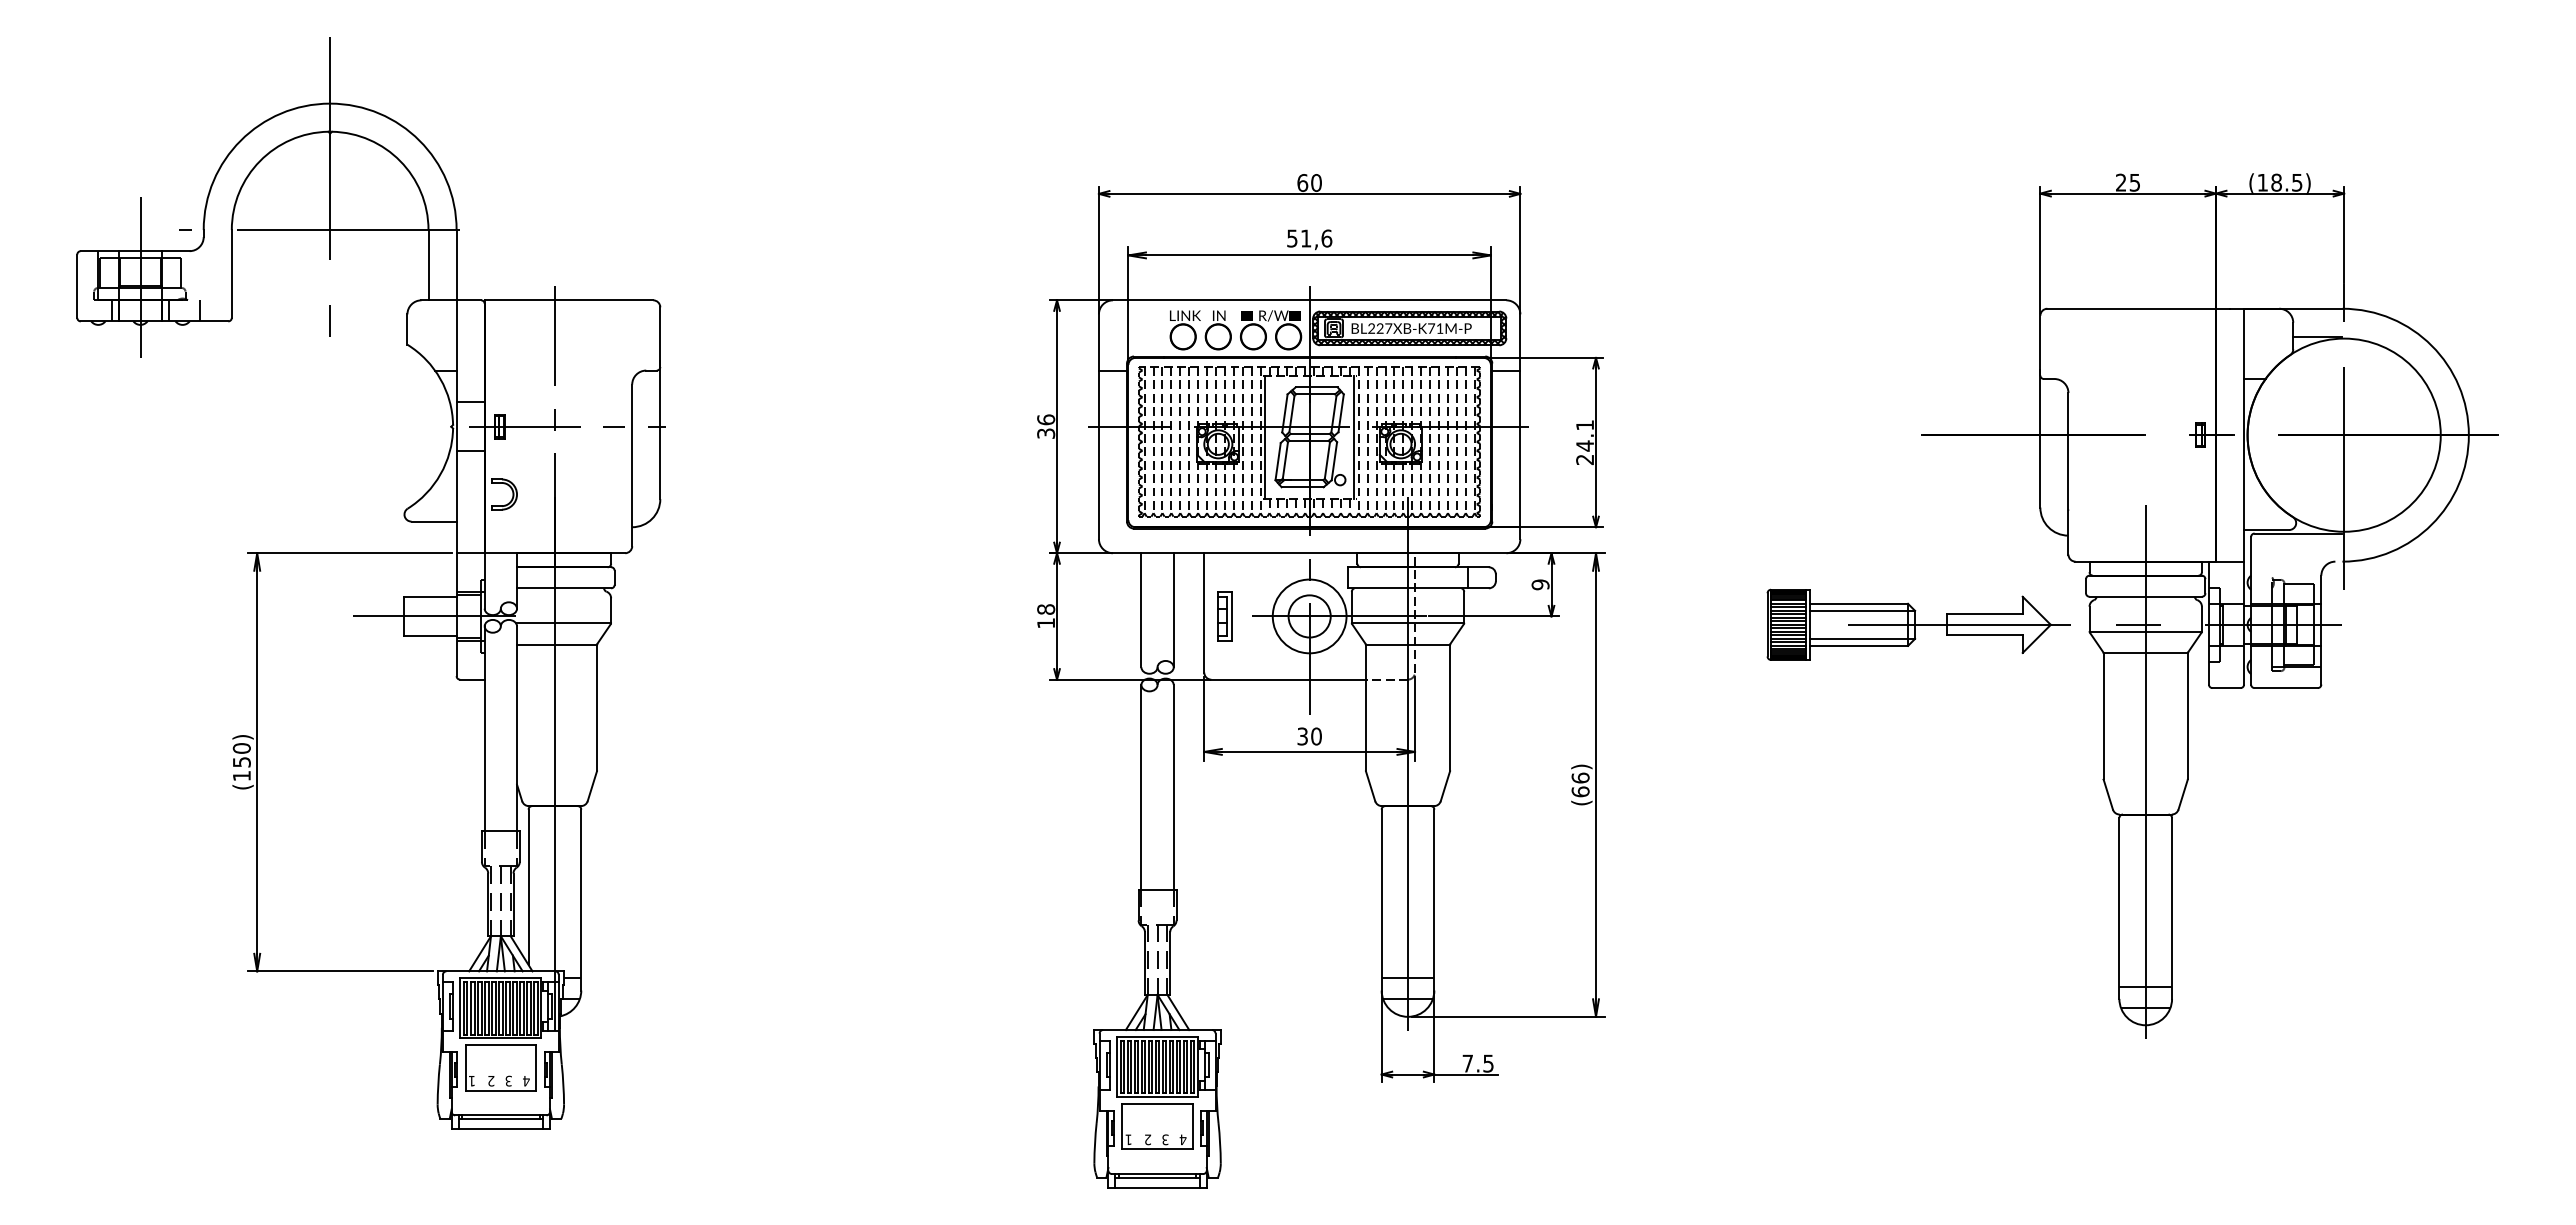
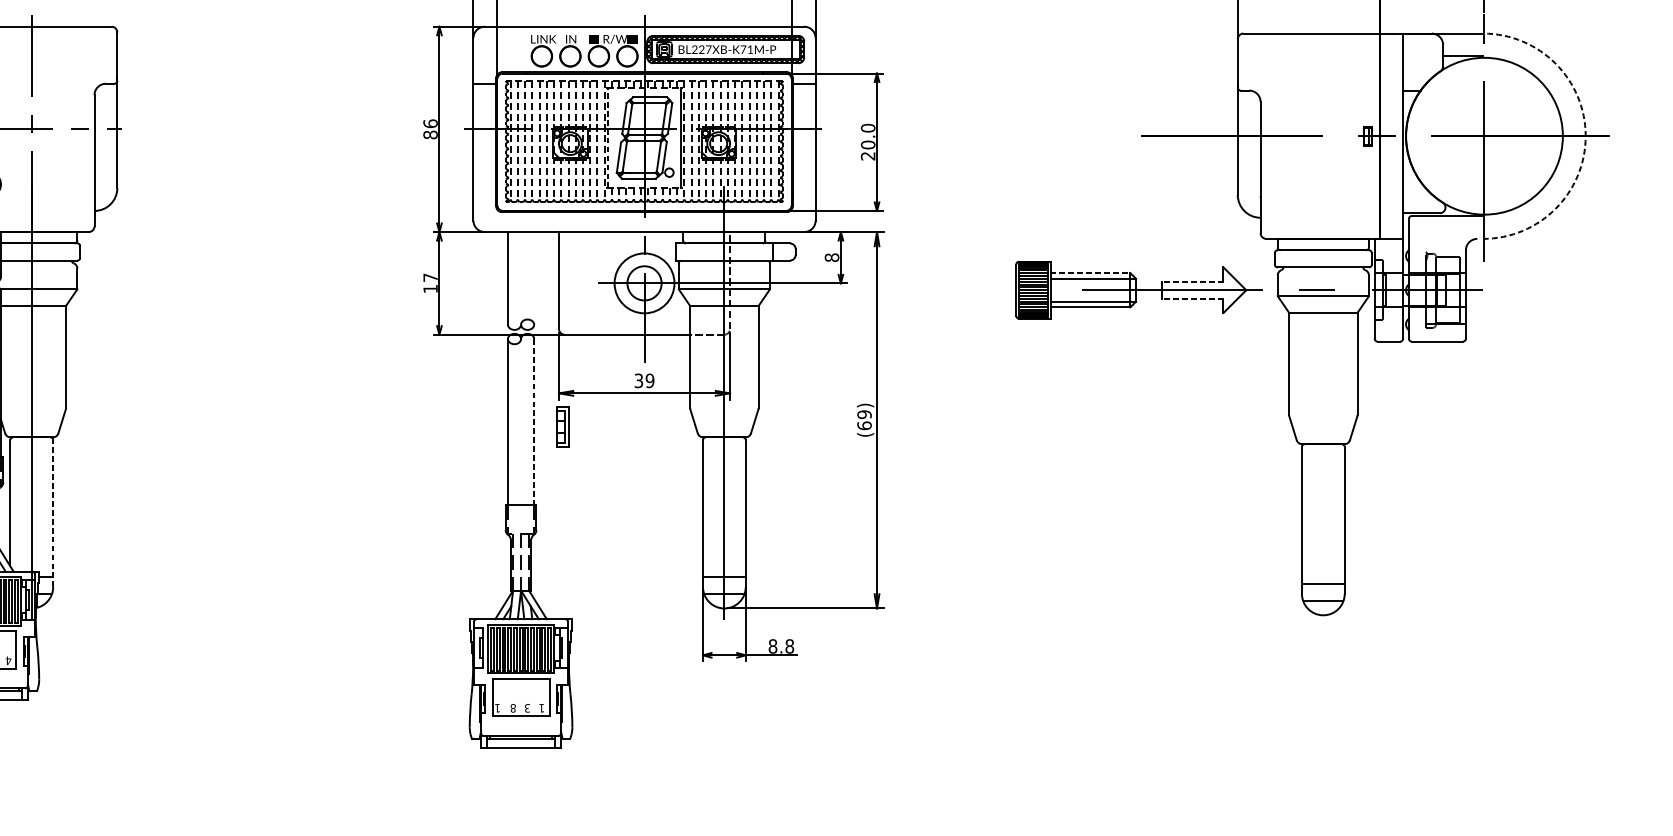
text: (1046, 433) -> (430, 134), 36 -> 86
text: (1585, 435) -> (868, 136), 24.1 -> 20.0
arc: (2468, 435) -> (1585, 136), solid -> dashed
line: (1265, 437) -> (608, 138), solid -> dashed
text: (1540, 584) -> (831, 257), 9 -> 8
line: (1859, 603) -> (1090, 272), solid -> dashed
text: (1046, 609) -> (430, 277), 18 -> 17
line: (1173, 610) -> (533, 278), removed
line: (1984, 614) -> (1192, 281), solid -> dashed
part: (1224, 616) -> (562, 427), moved
line: (1984, 635) -> (1192, 298), solid -> dashed
text: (1316, 736) -> (650, 380), 30 -> 39
line: (2145, 772) -> (1323, 410), removed
text: (1580, 777) -> (864, 414), (66) -> (69)
line: (1173, 787) -> (533, 422), solid -> dashed
line: (581, 899) -> (53, 513), solid -> dashed
text: (1477, 1063) -> (780, 646), 7.5 -> 8.8
text: (1147, 1139) -> (512, 708), 2 -> 8
text: (1182, 1139) -> (541, 708), 4 -> 1

